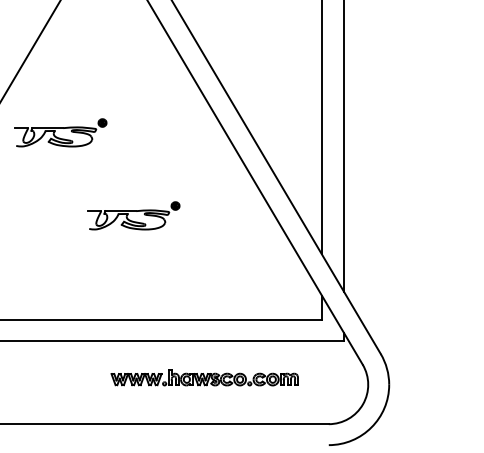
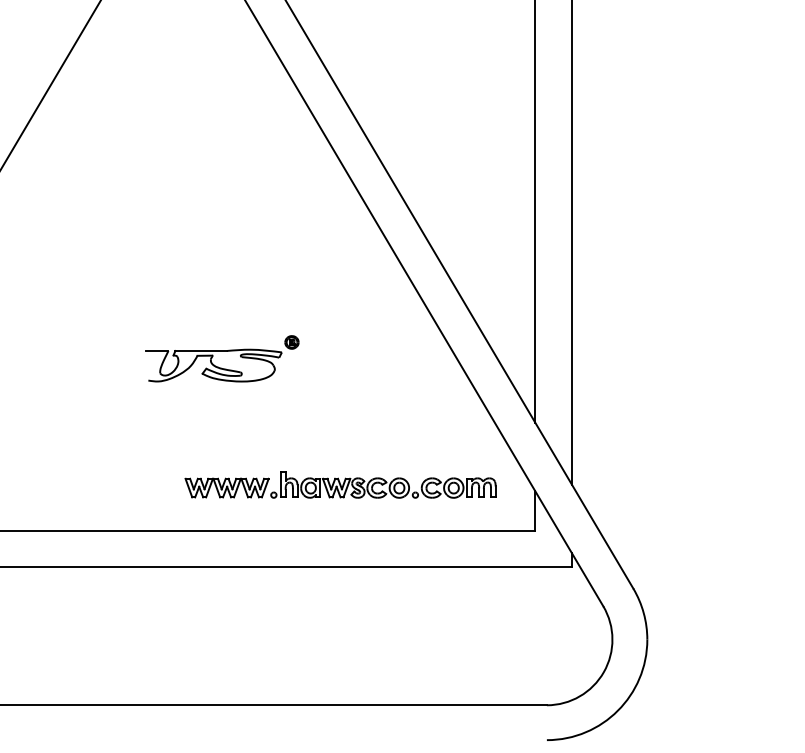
part: (60, 132) -> (100, 220), removed
part: (204, 377) -> (340, 484), moved

